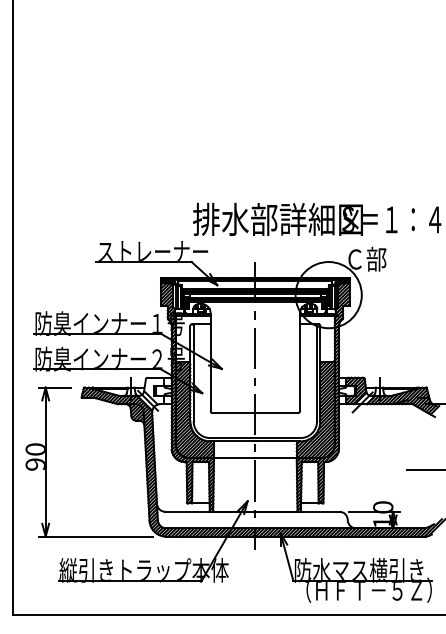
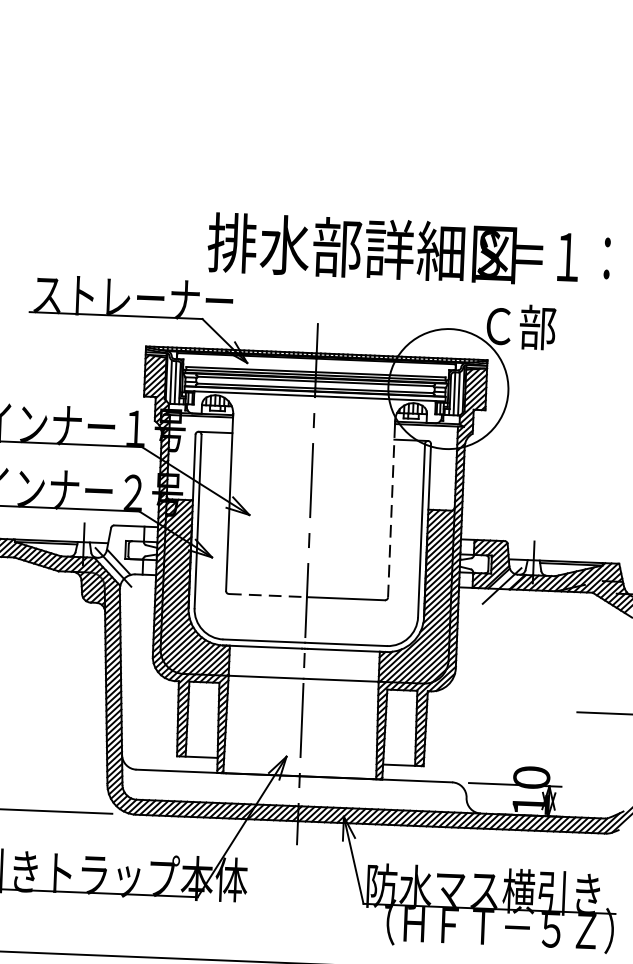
line: (300, 362) -> (392, 509), solid -> dashed
line: (233, 412) -> (267, 594), solid -> dashed

